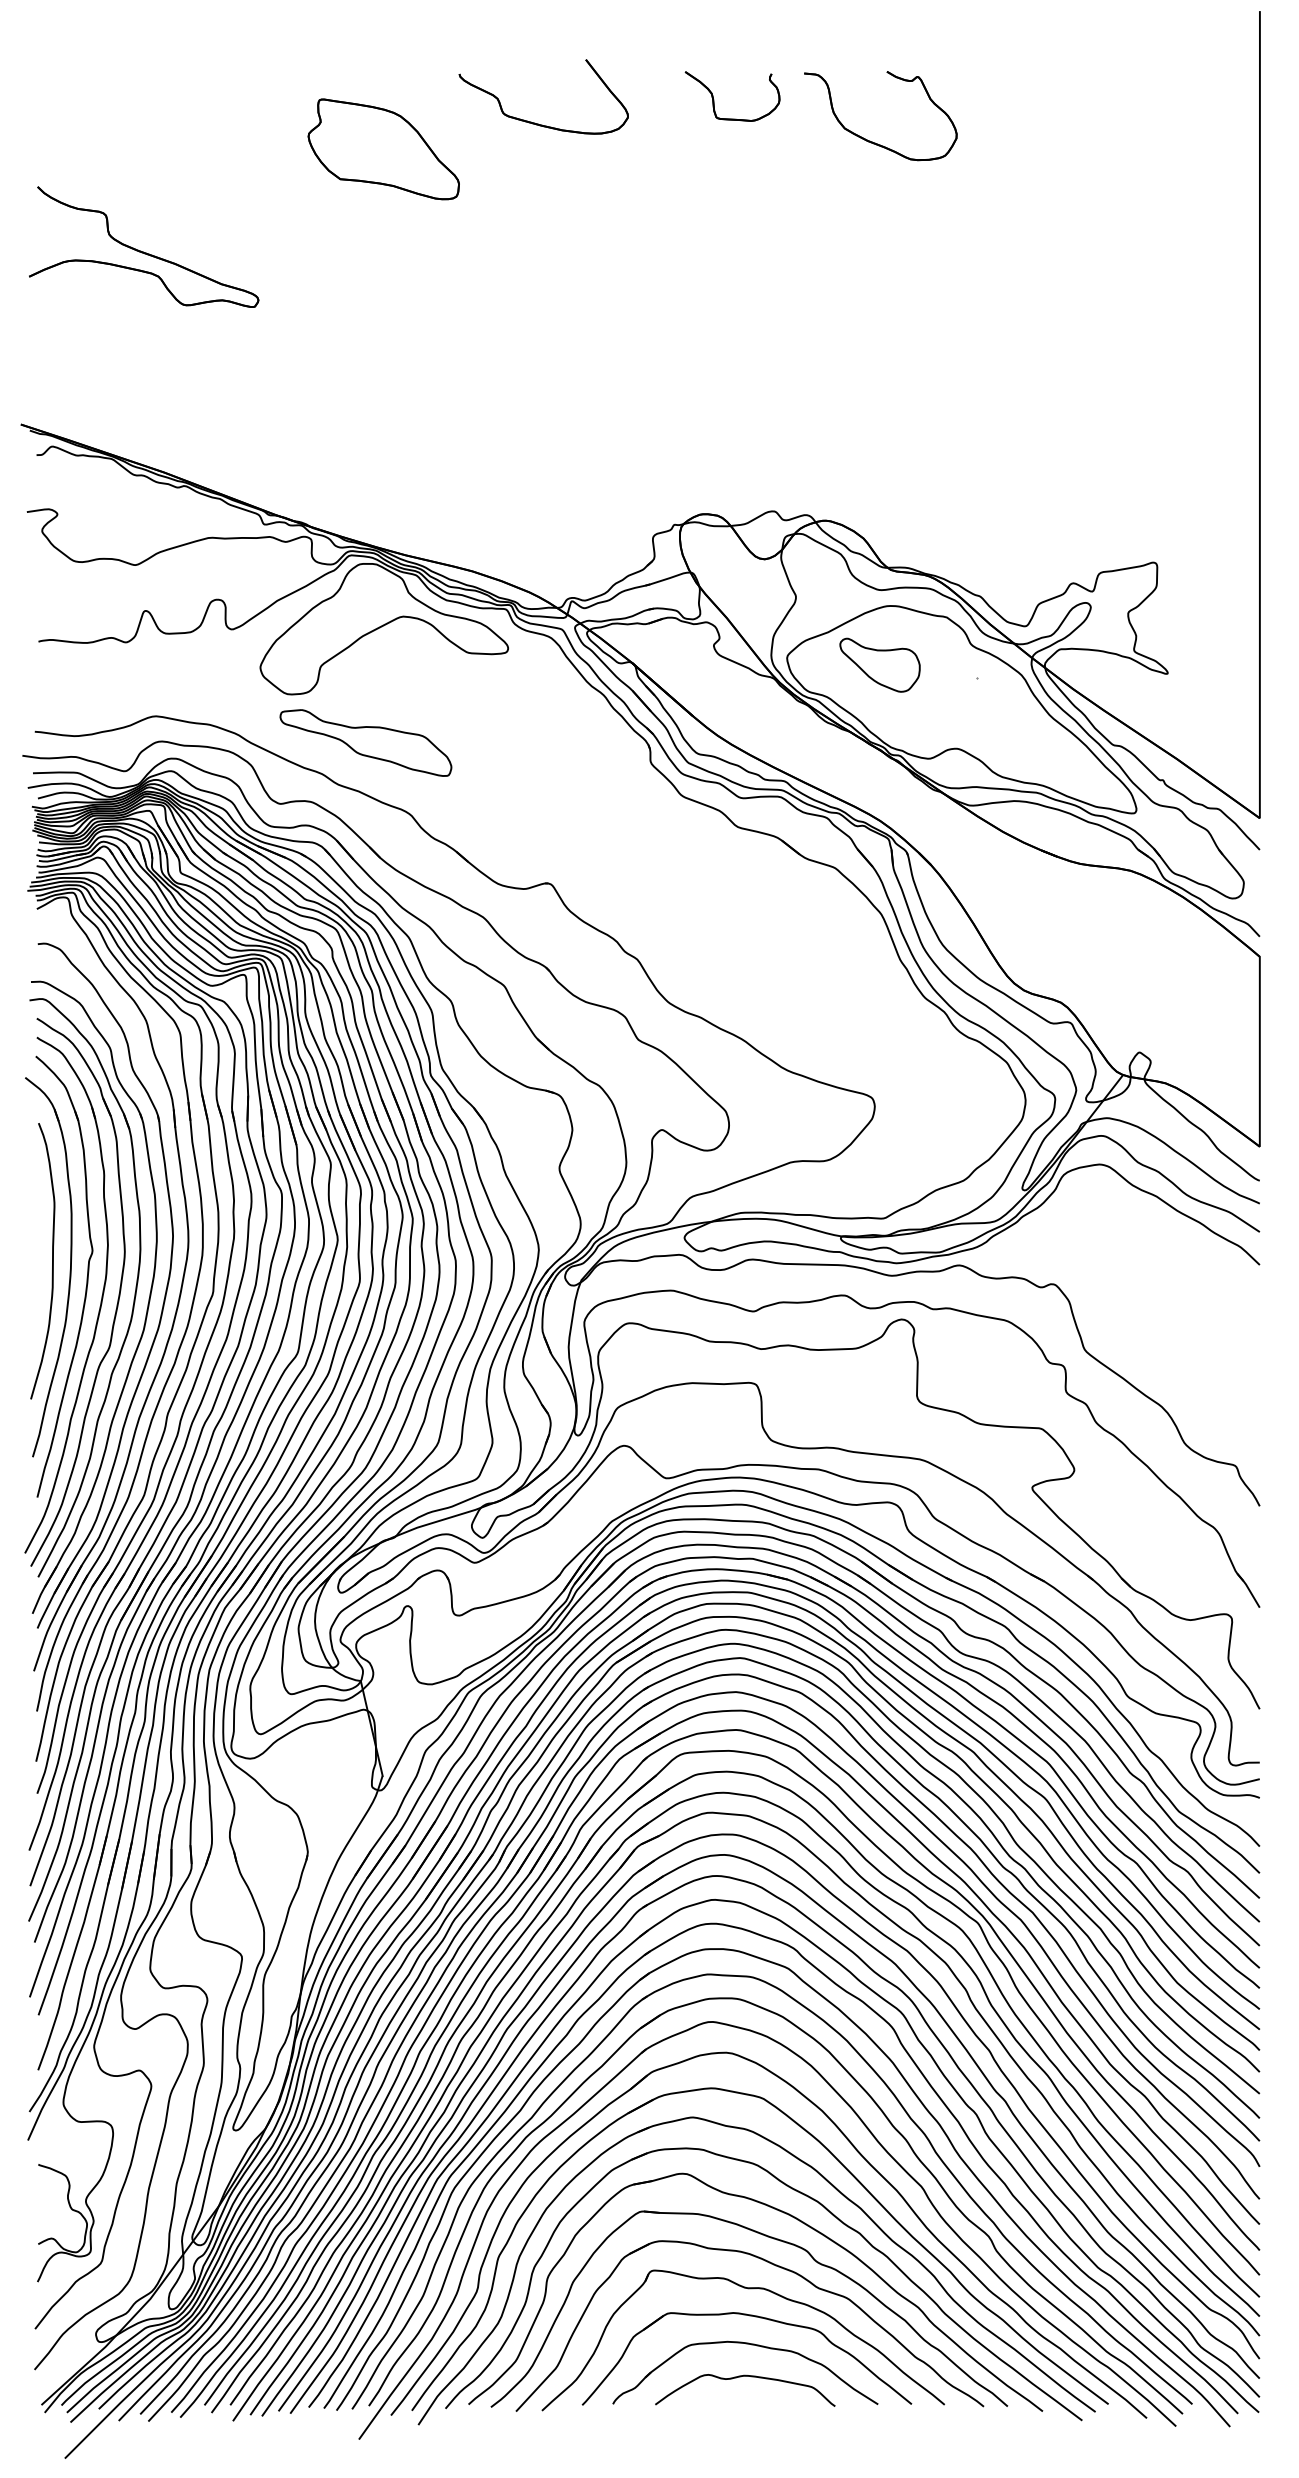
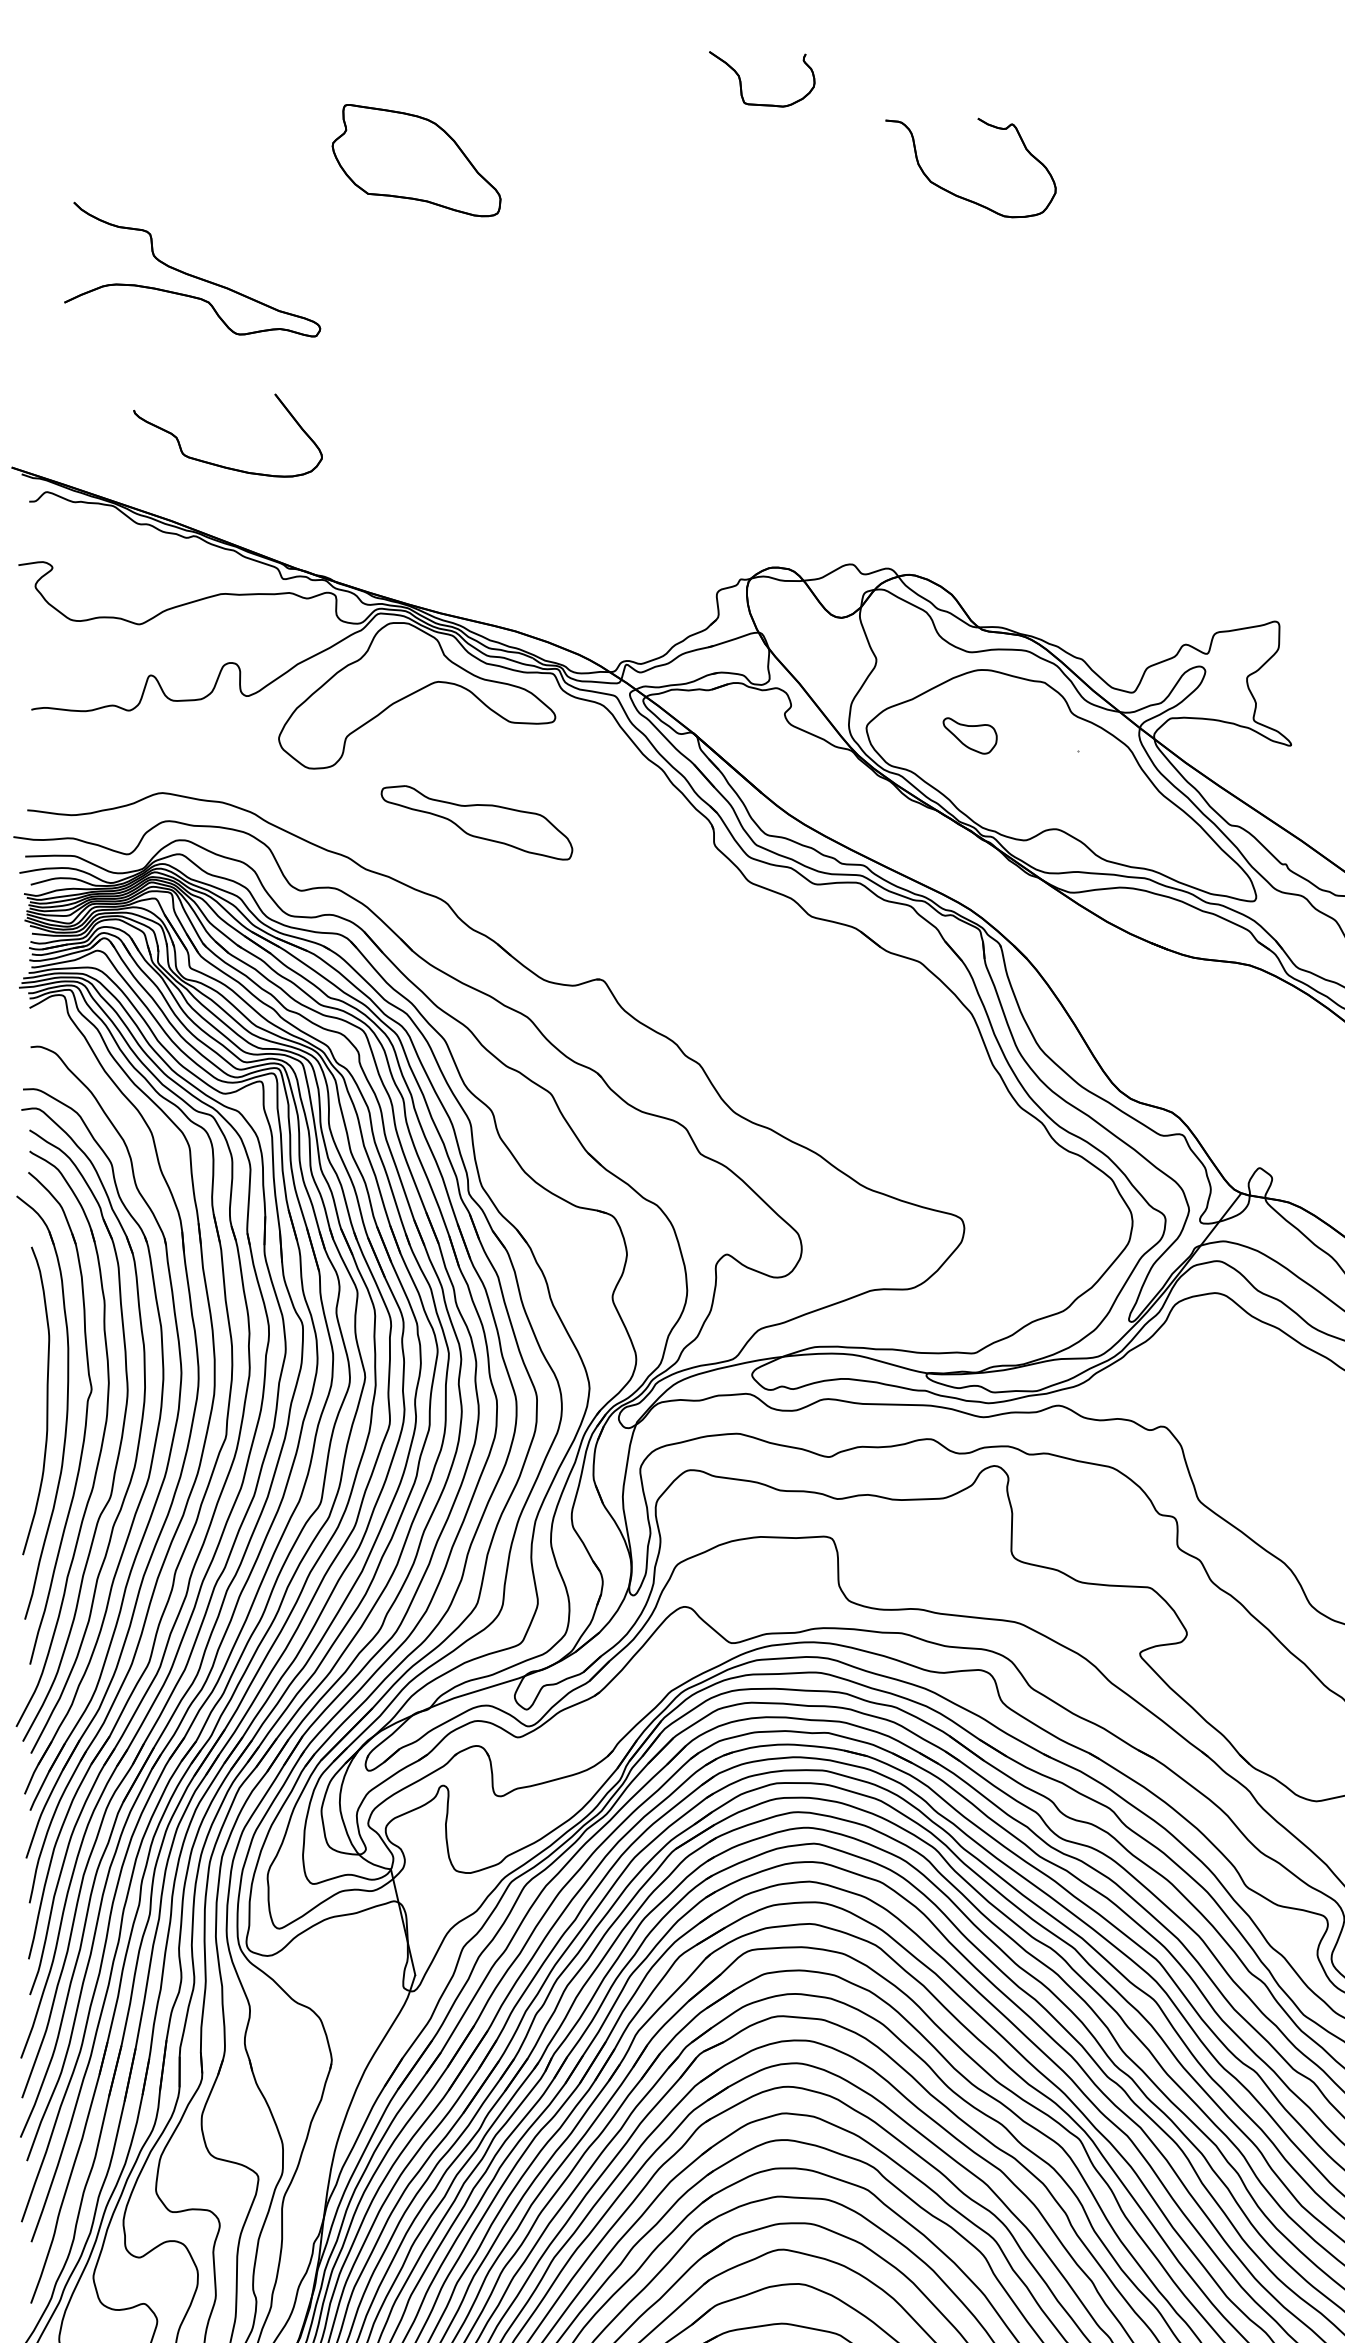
part: (714, 99) -> (742, 82), moved
part: (538, 123) -> (222, 465), moved
part: (870, 140) -> (959, 195), moved
part: (144, 246) -> (193, 268), moved
part: (879, 664) -> (969, 735), size x0.6
part: (365, 742) -> (476, 822), moved

